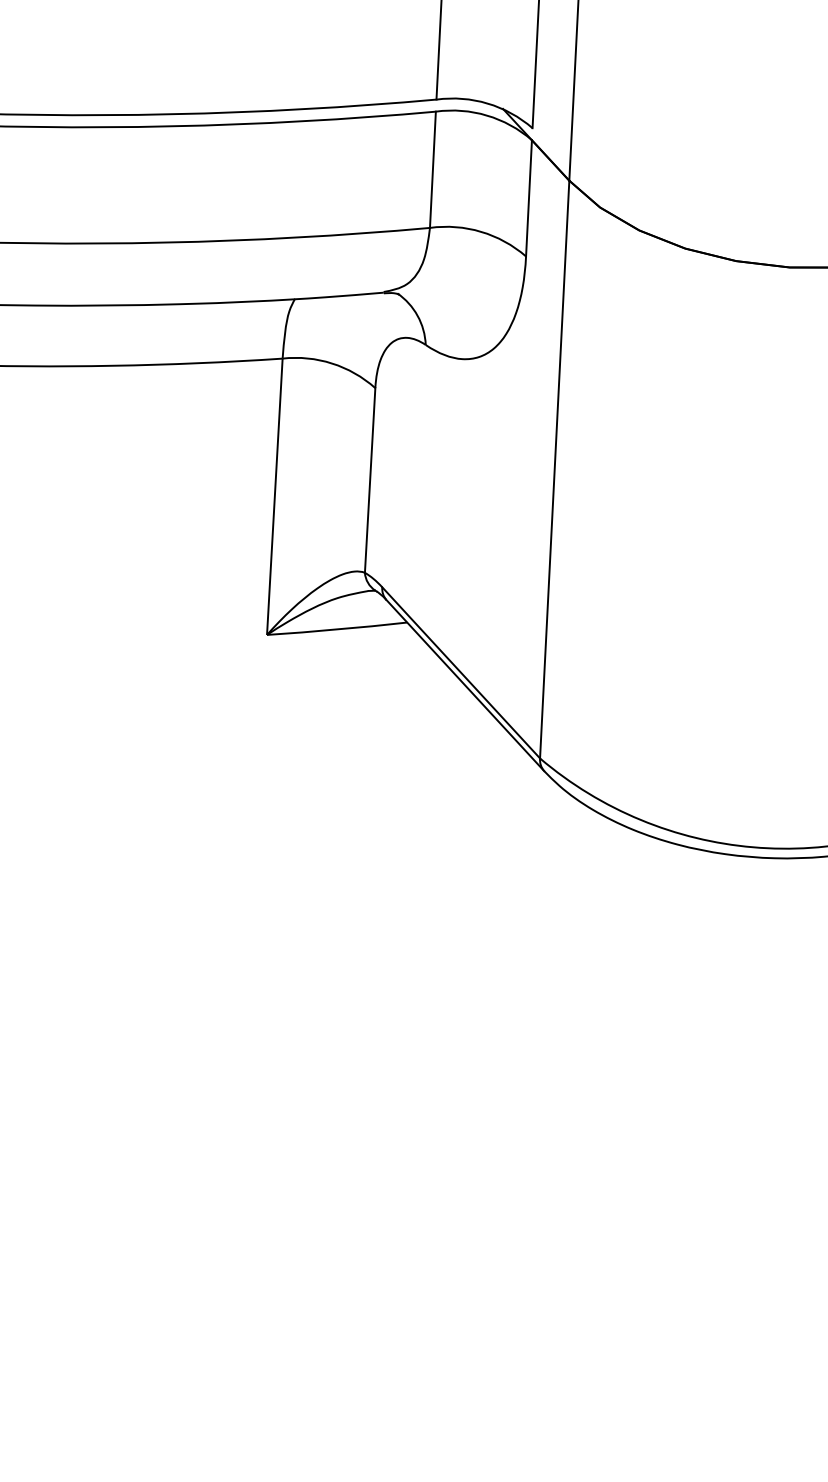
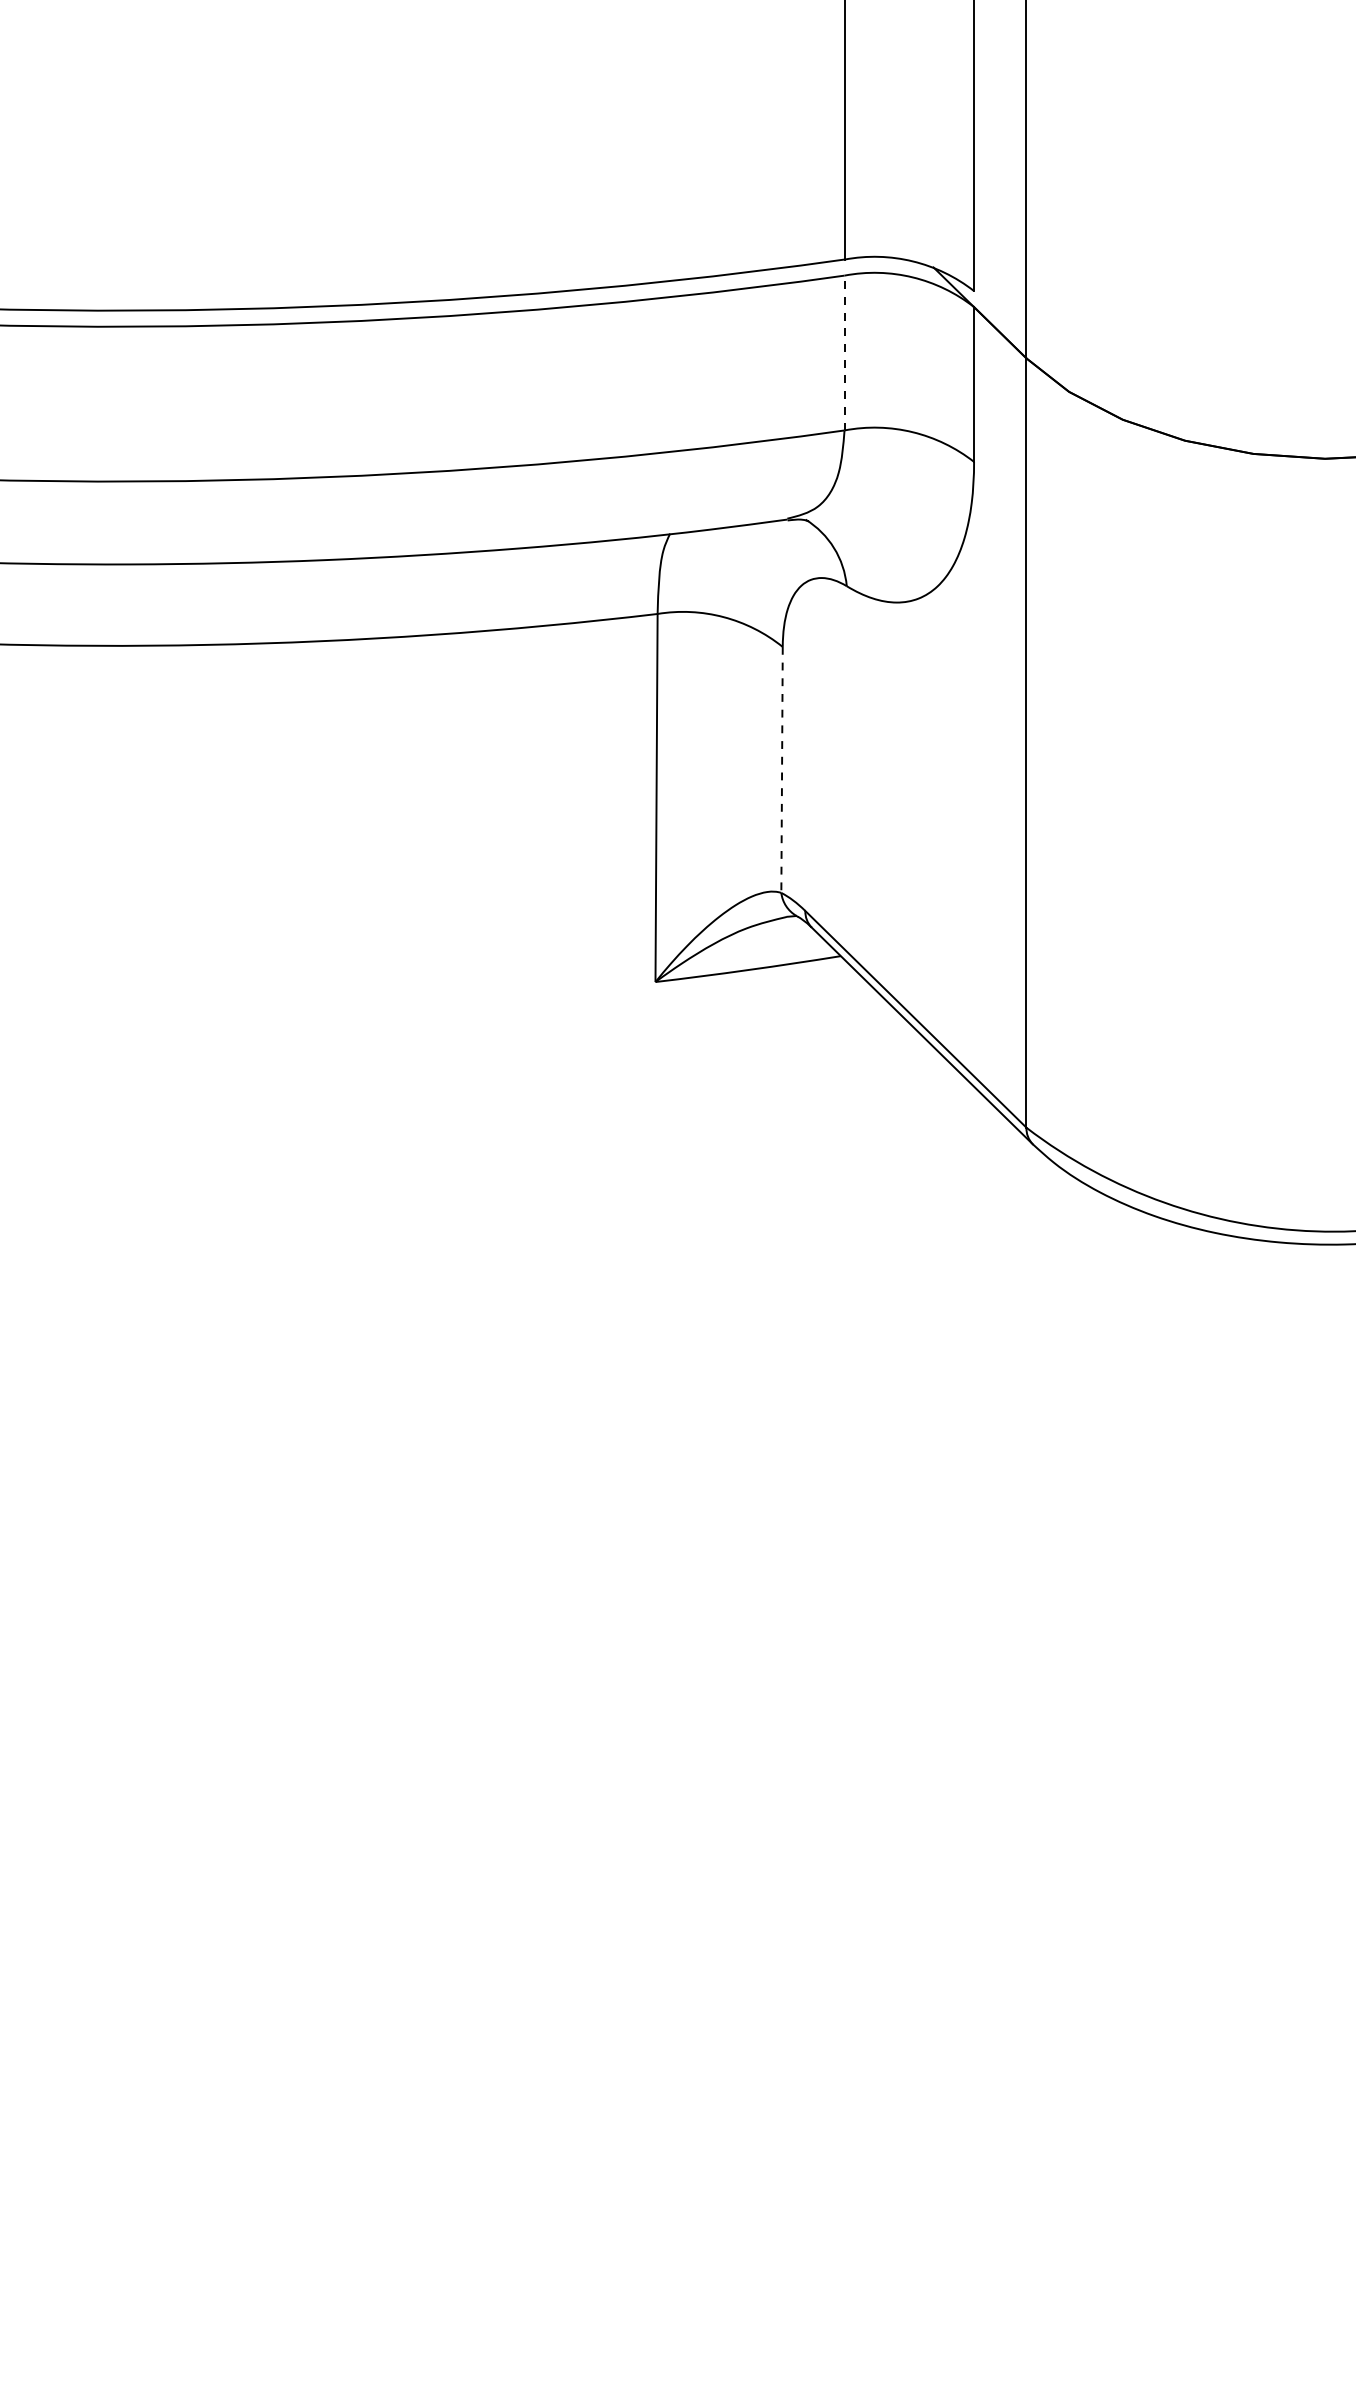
line: (432, 169) -> (844, 352), solid -> dashed
line: (370, 480) -> (782, 770), solid -> dashed

